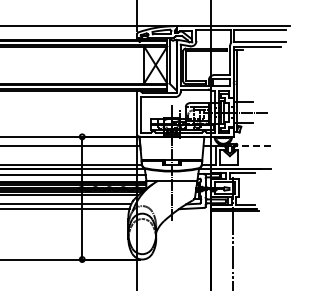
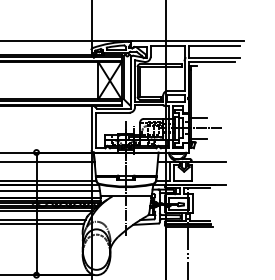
line: (253, 146) -> (207, 162), dashed -> solid

